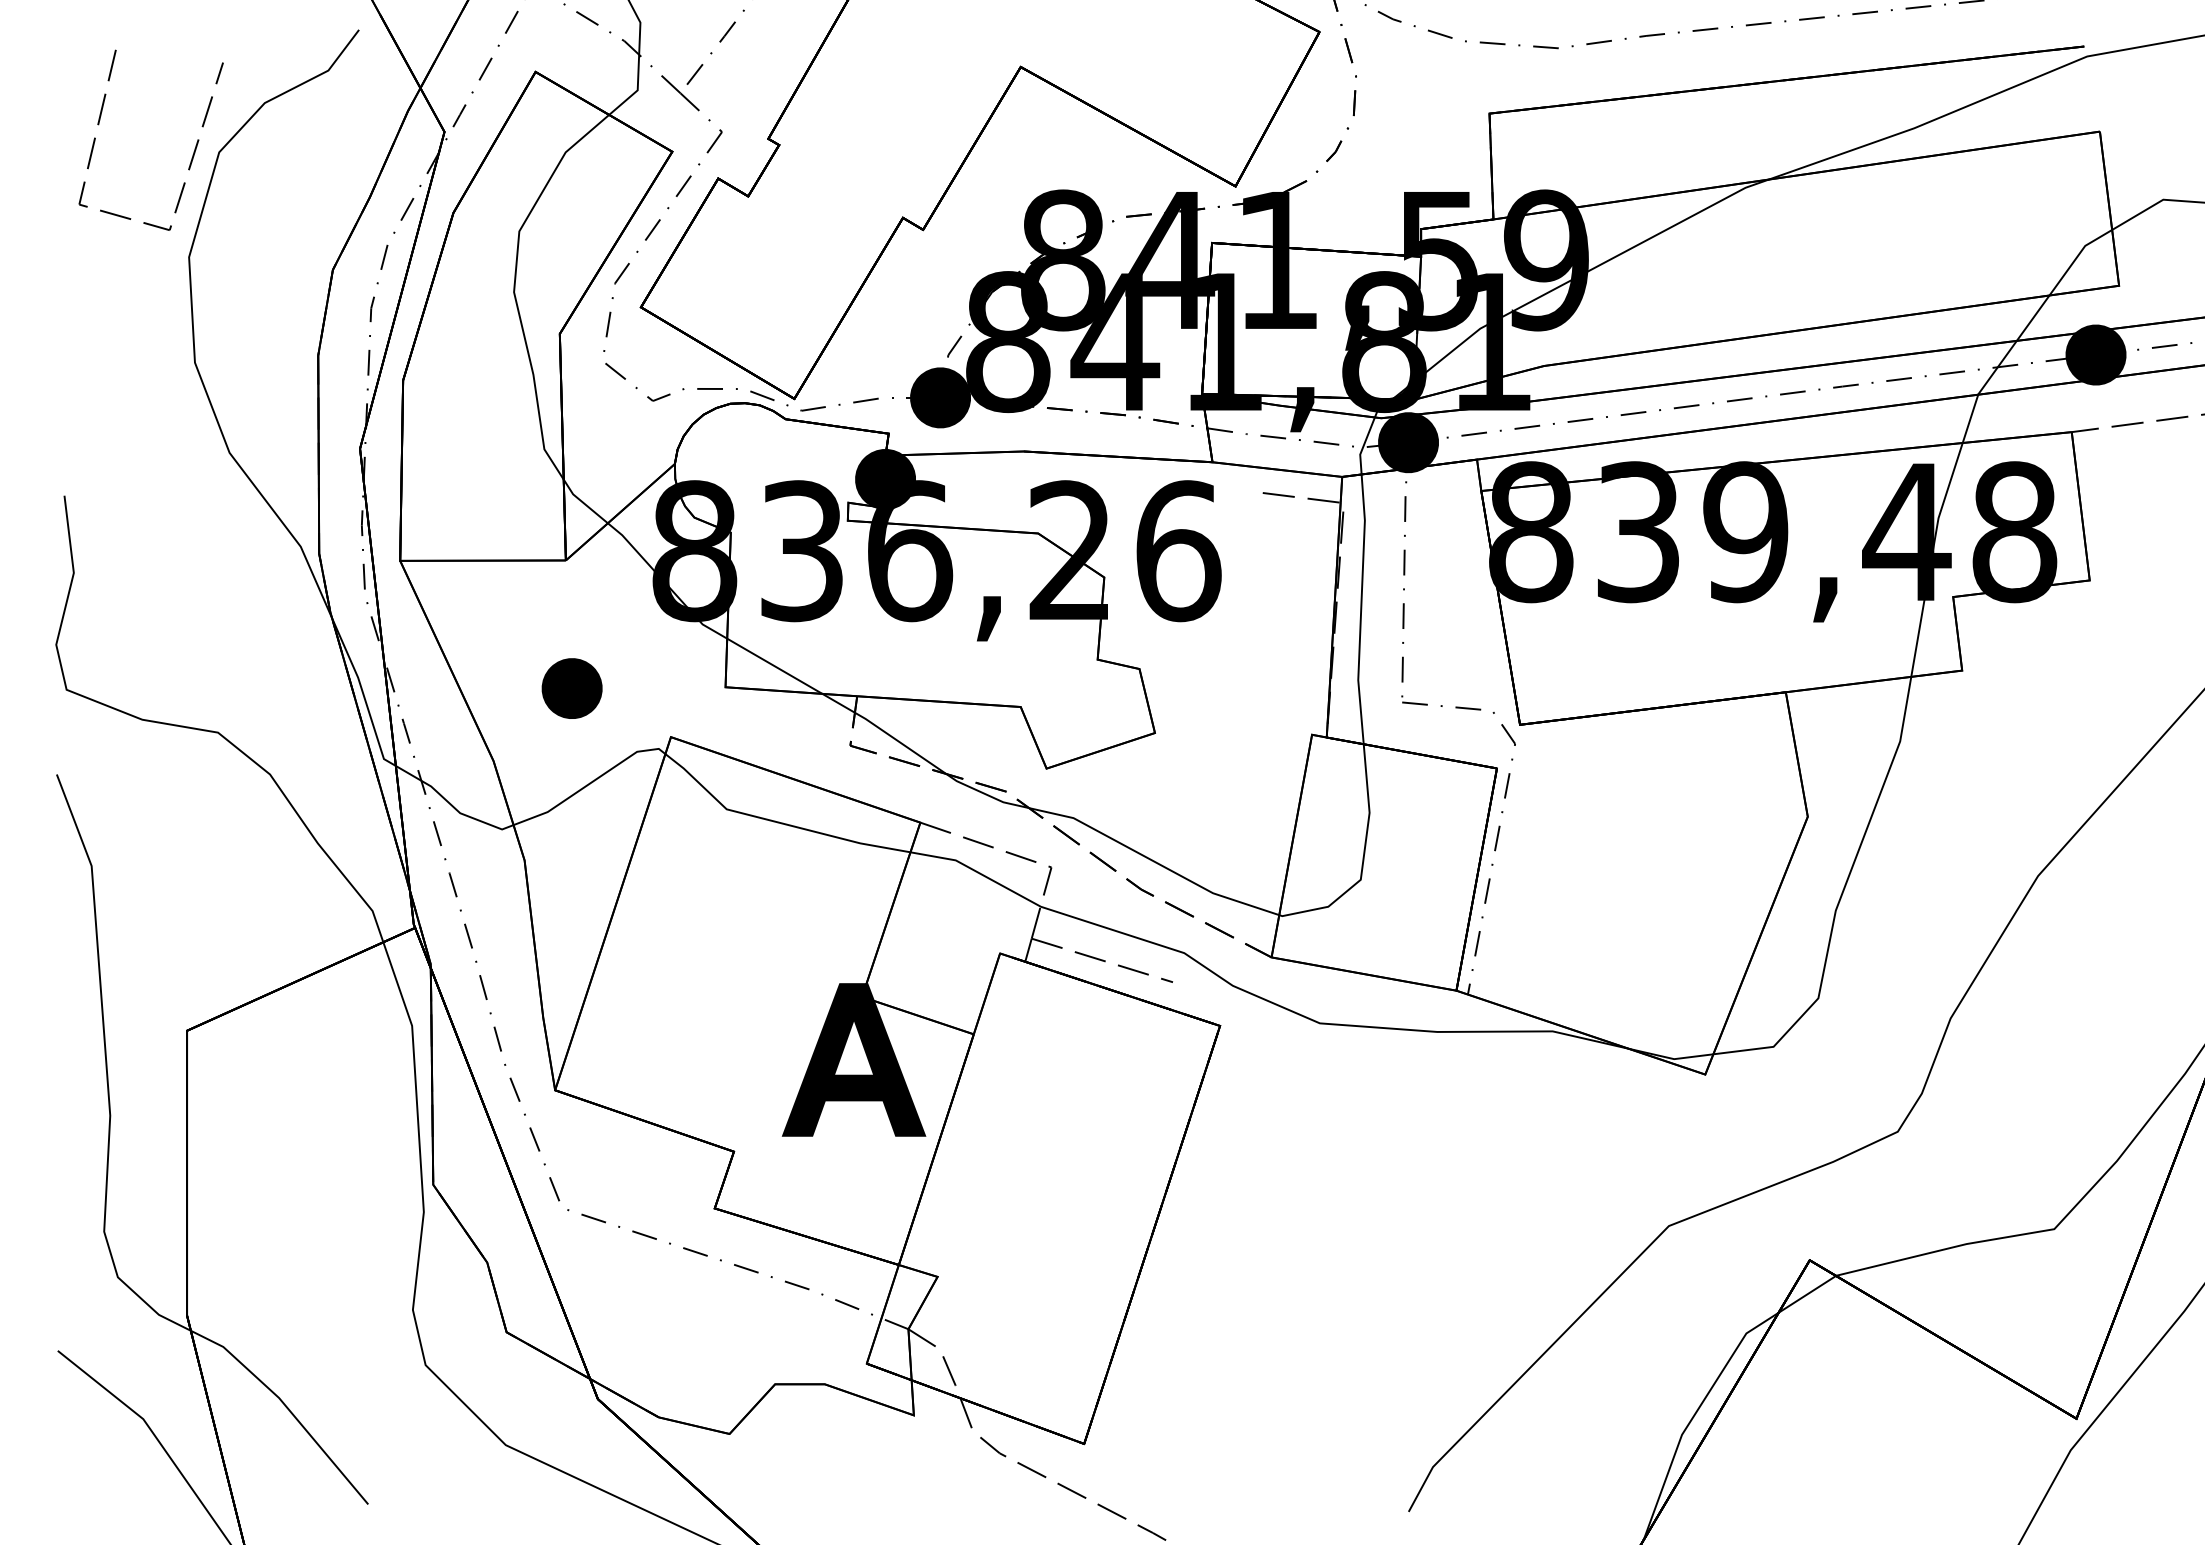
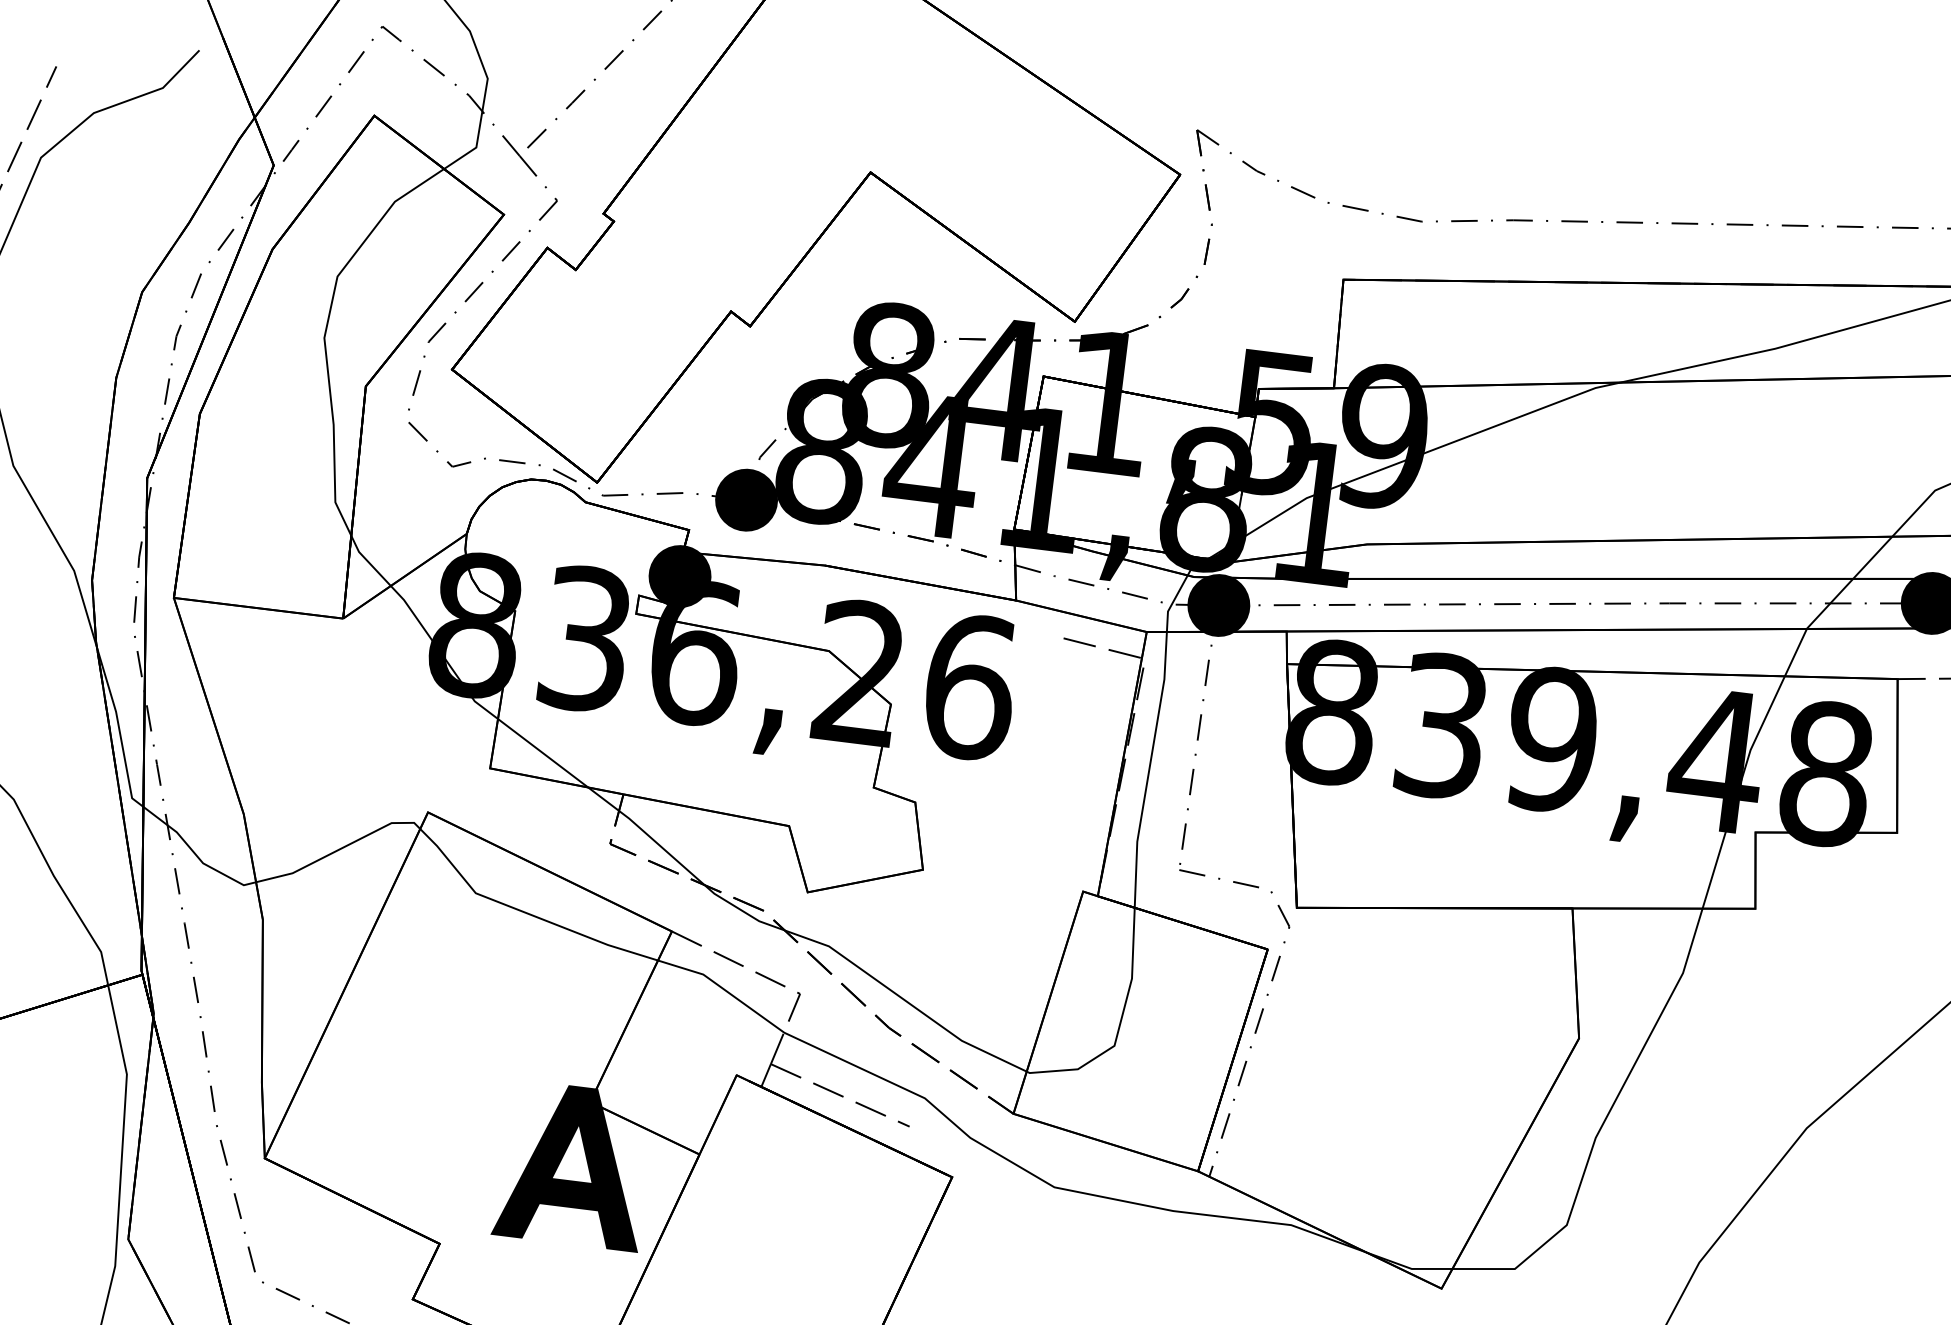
part: (571, 688) -> (332, 750), removed

